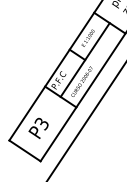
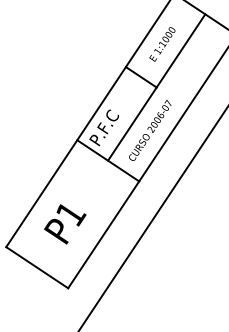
text: (41, 123) -> (69, 213), P3 -> P1

